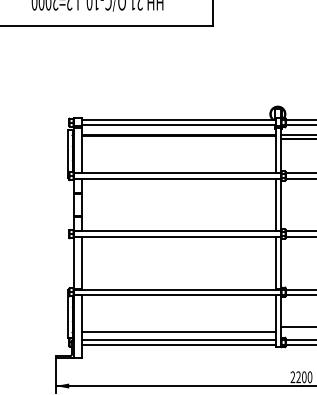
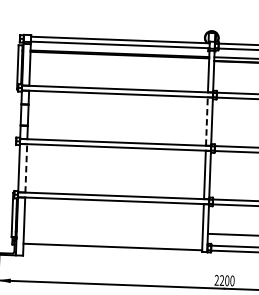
line: (275, 204) -> (206, 120), solid -> dashed
line: (81, 262) -> (26, 167), solid -> dashed
line: (178, 331) -> (113, 234), removed
line: (178, 339) -> (112, 241), removed

